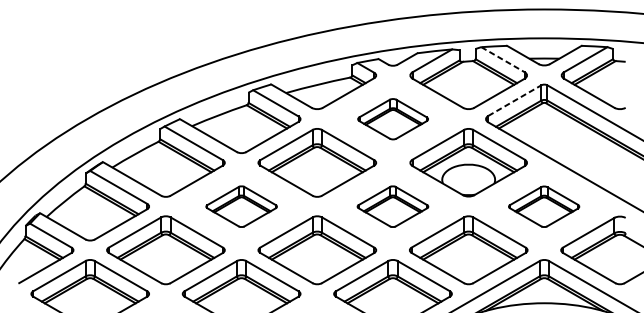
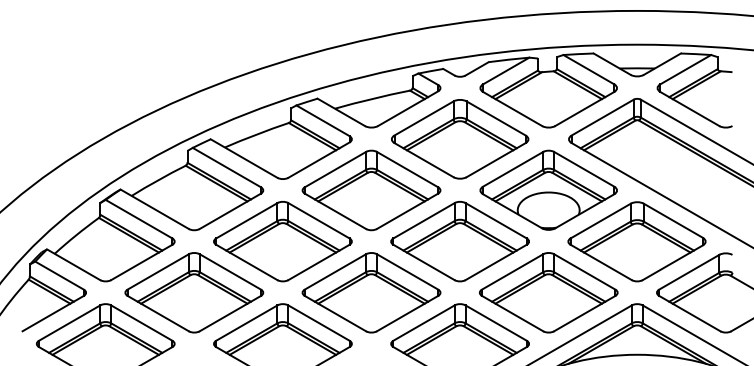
line: (503, 59) -> (589, 69), dashed -> solid
line: (514, 100) -> (602, 117), dashed -> solid
part: (393, 119) -> (460, 139), size x1.67
part: (241, 206) -> (282, 241), size x1.67
part: (392, 206) -> (459, 241), size x1.67
part: (543, 206) -> (636, 241), size x1.67

